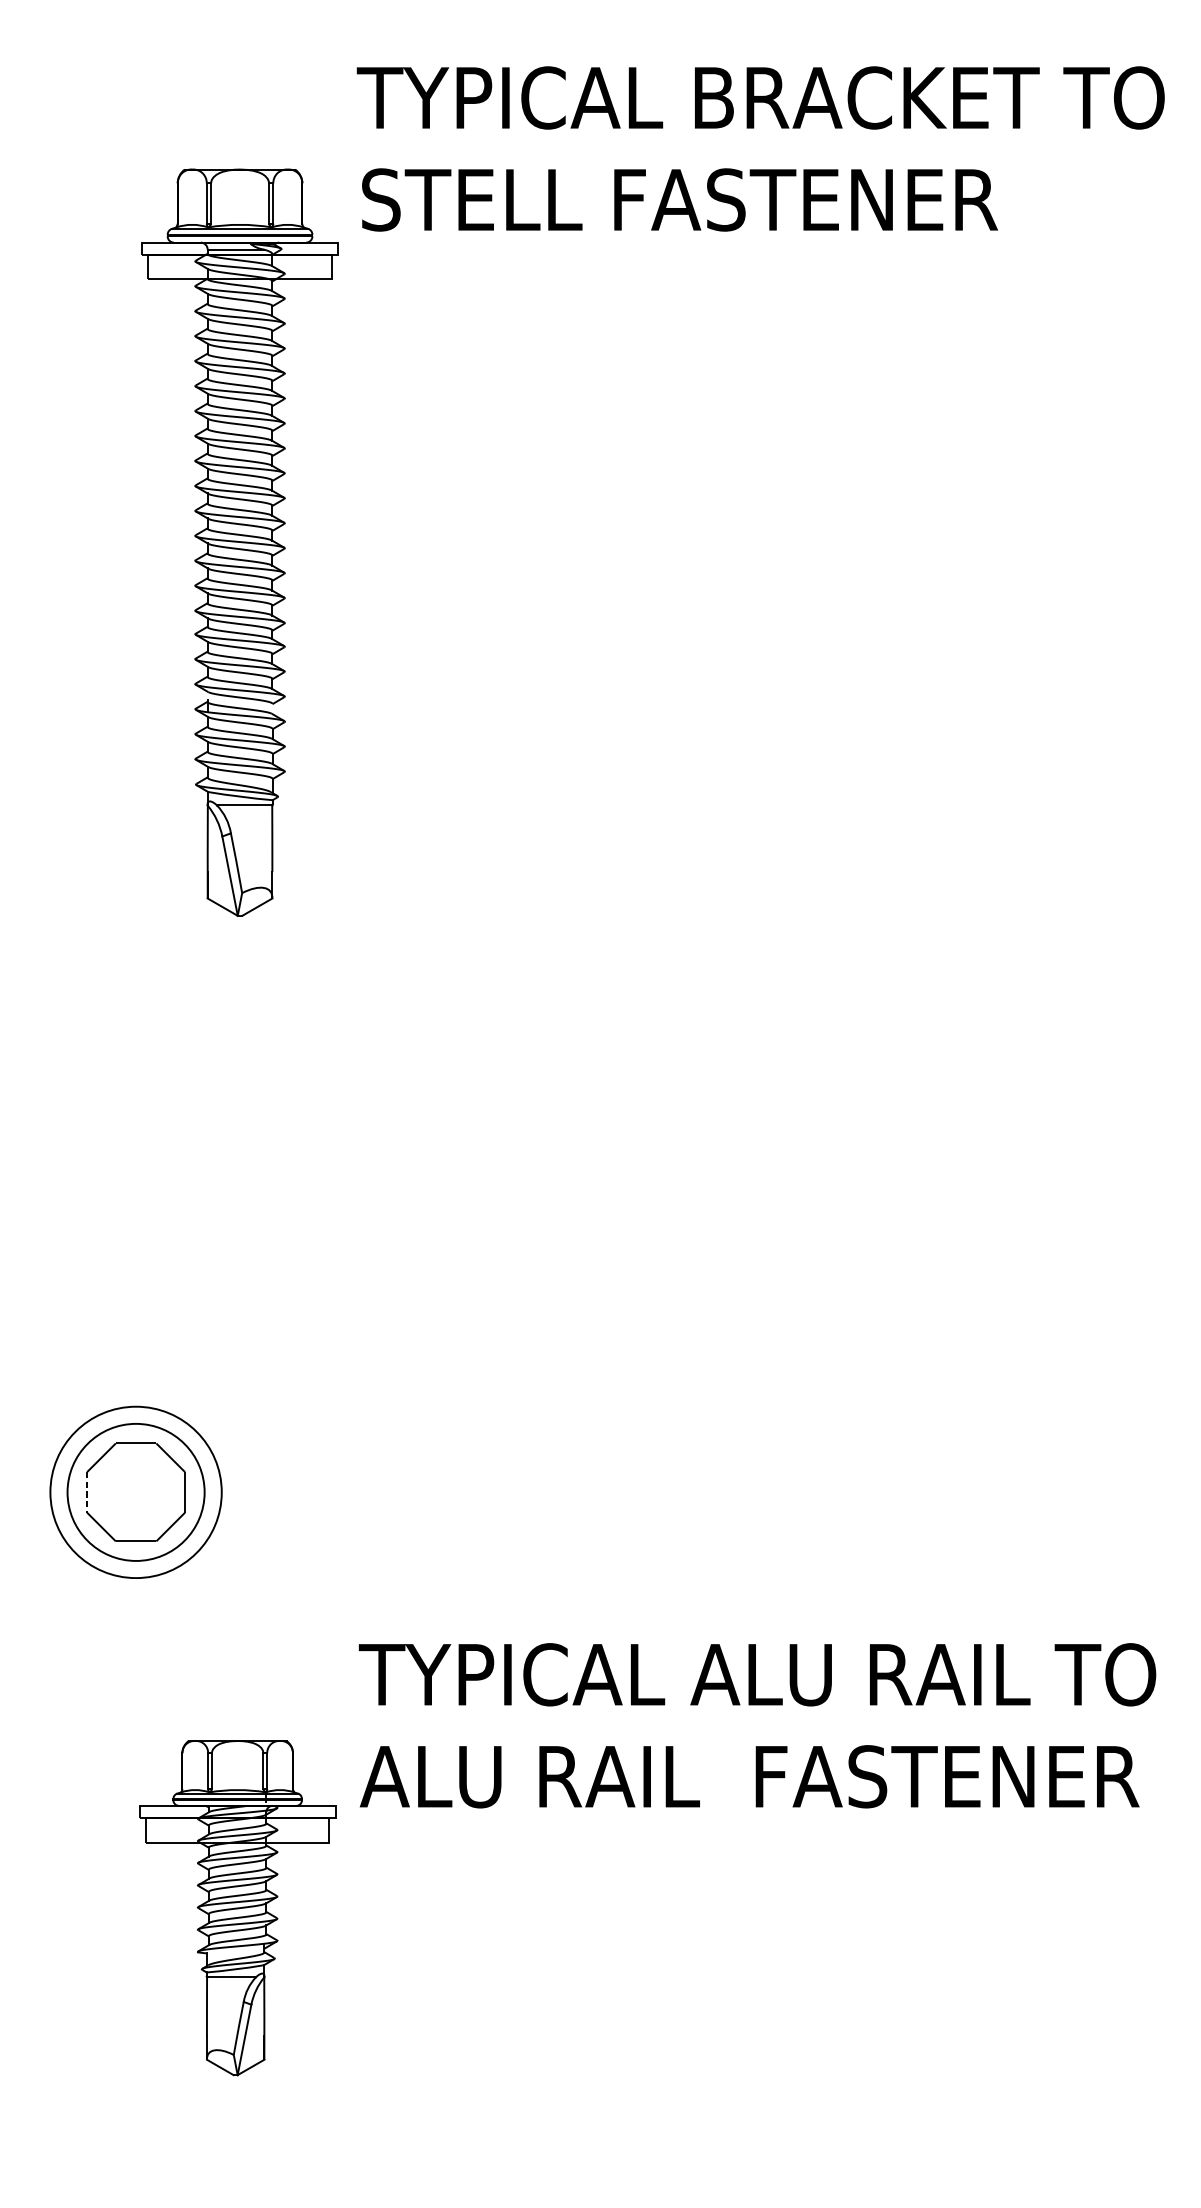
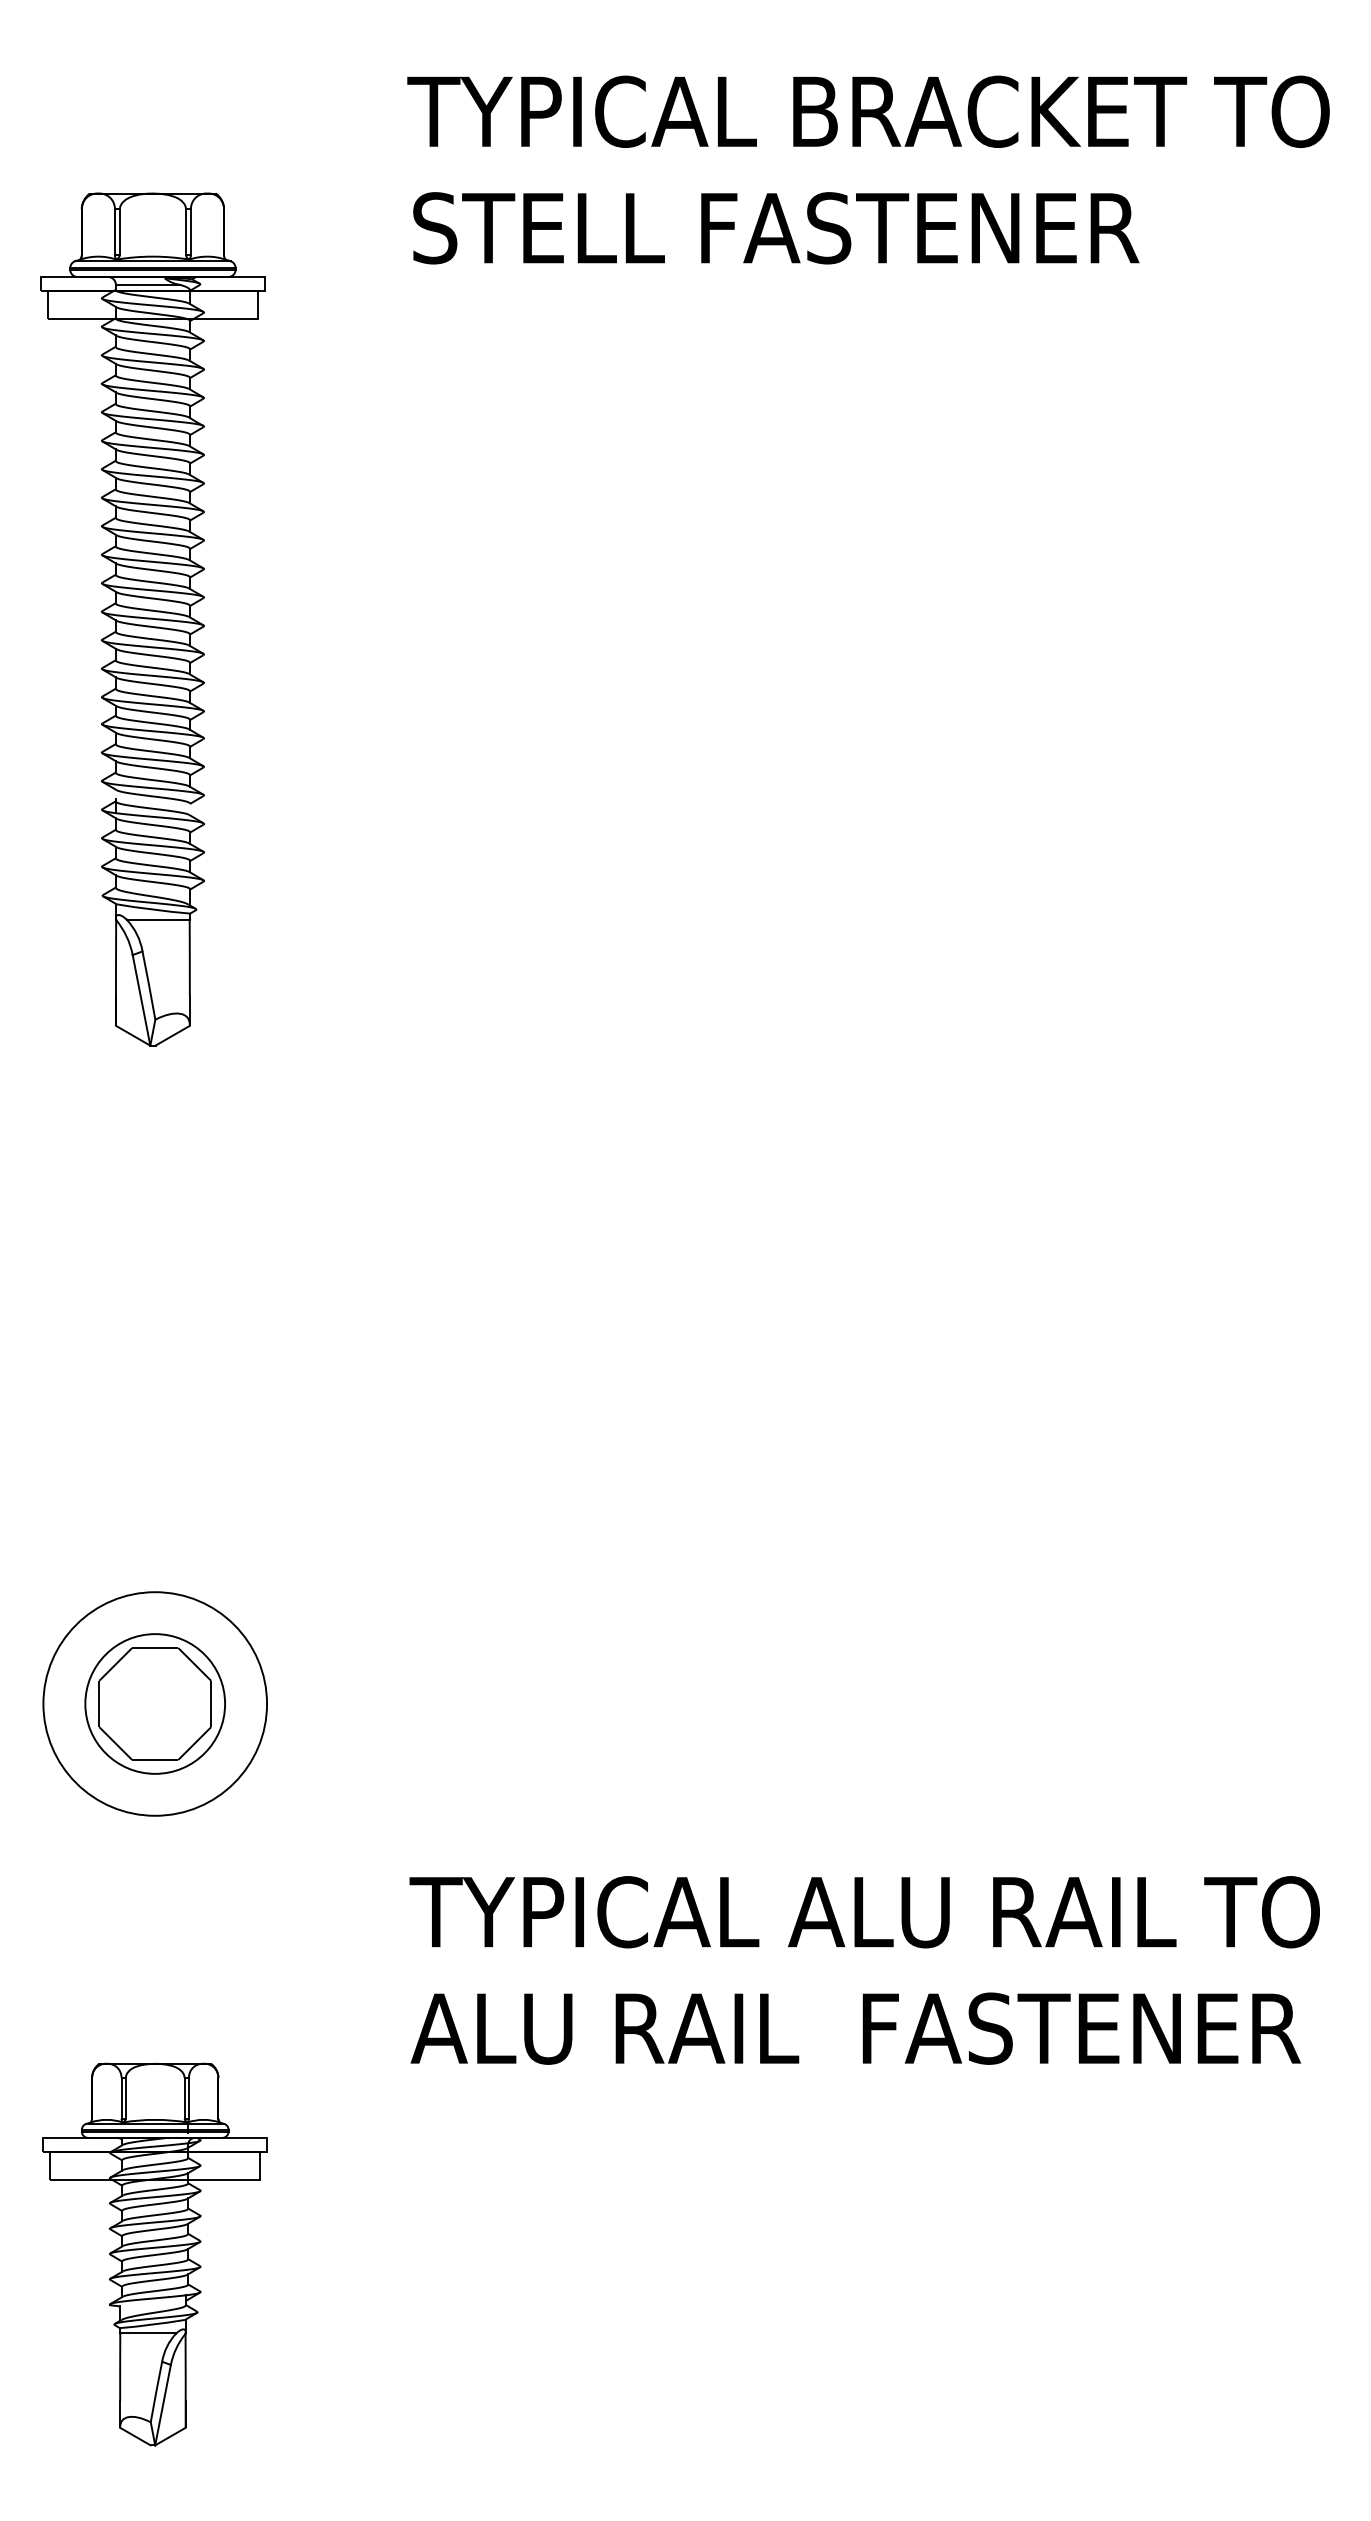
part: (239, 542) -> (152, 619), moved
circle: (136, 1491) -> (155, 1703), size x0.71
circle: (136, 1491) -> (155, 1703), size x1.43
line: (87, 1492) -> (99, 1704), dashed -> solid
part: (237, 1907) -> (154, 2254), moved

